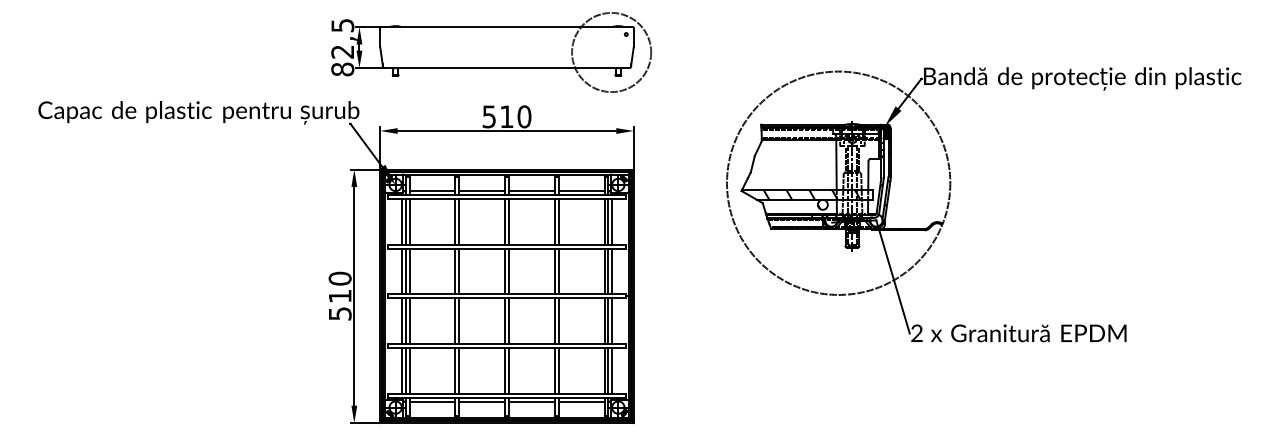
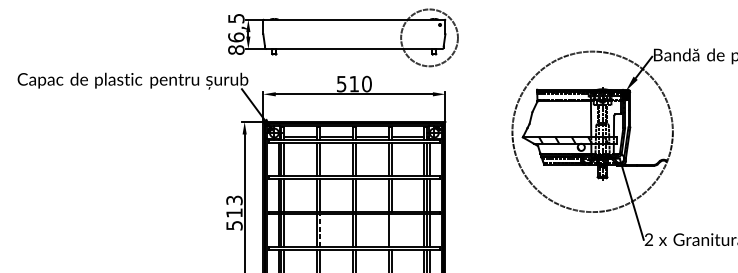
text: (342, 51) -> (236, 37), 82,5 -> 86,5
text: (339, 278) -> (234, 200), 510 -> 513
line: (459, 321) -> (320, 231), solid -> dashed
line: (558, 321) -> (391, 231), removed

